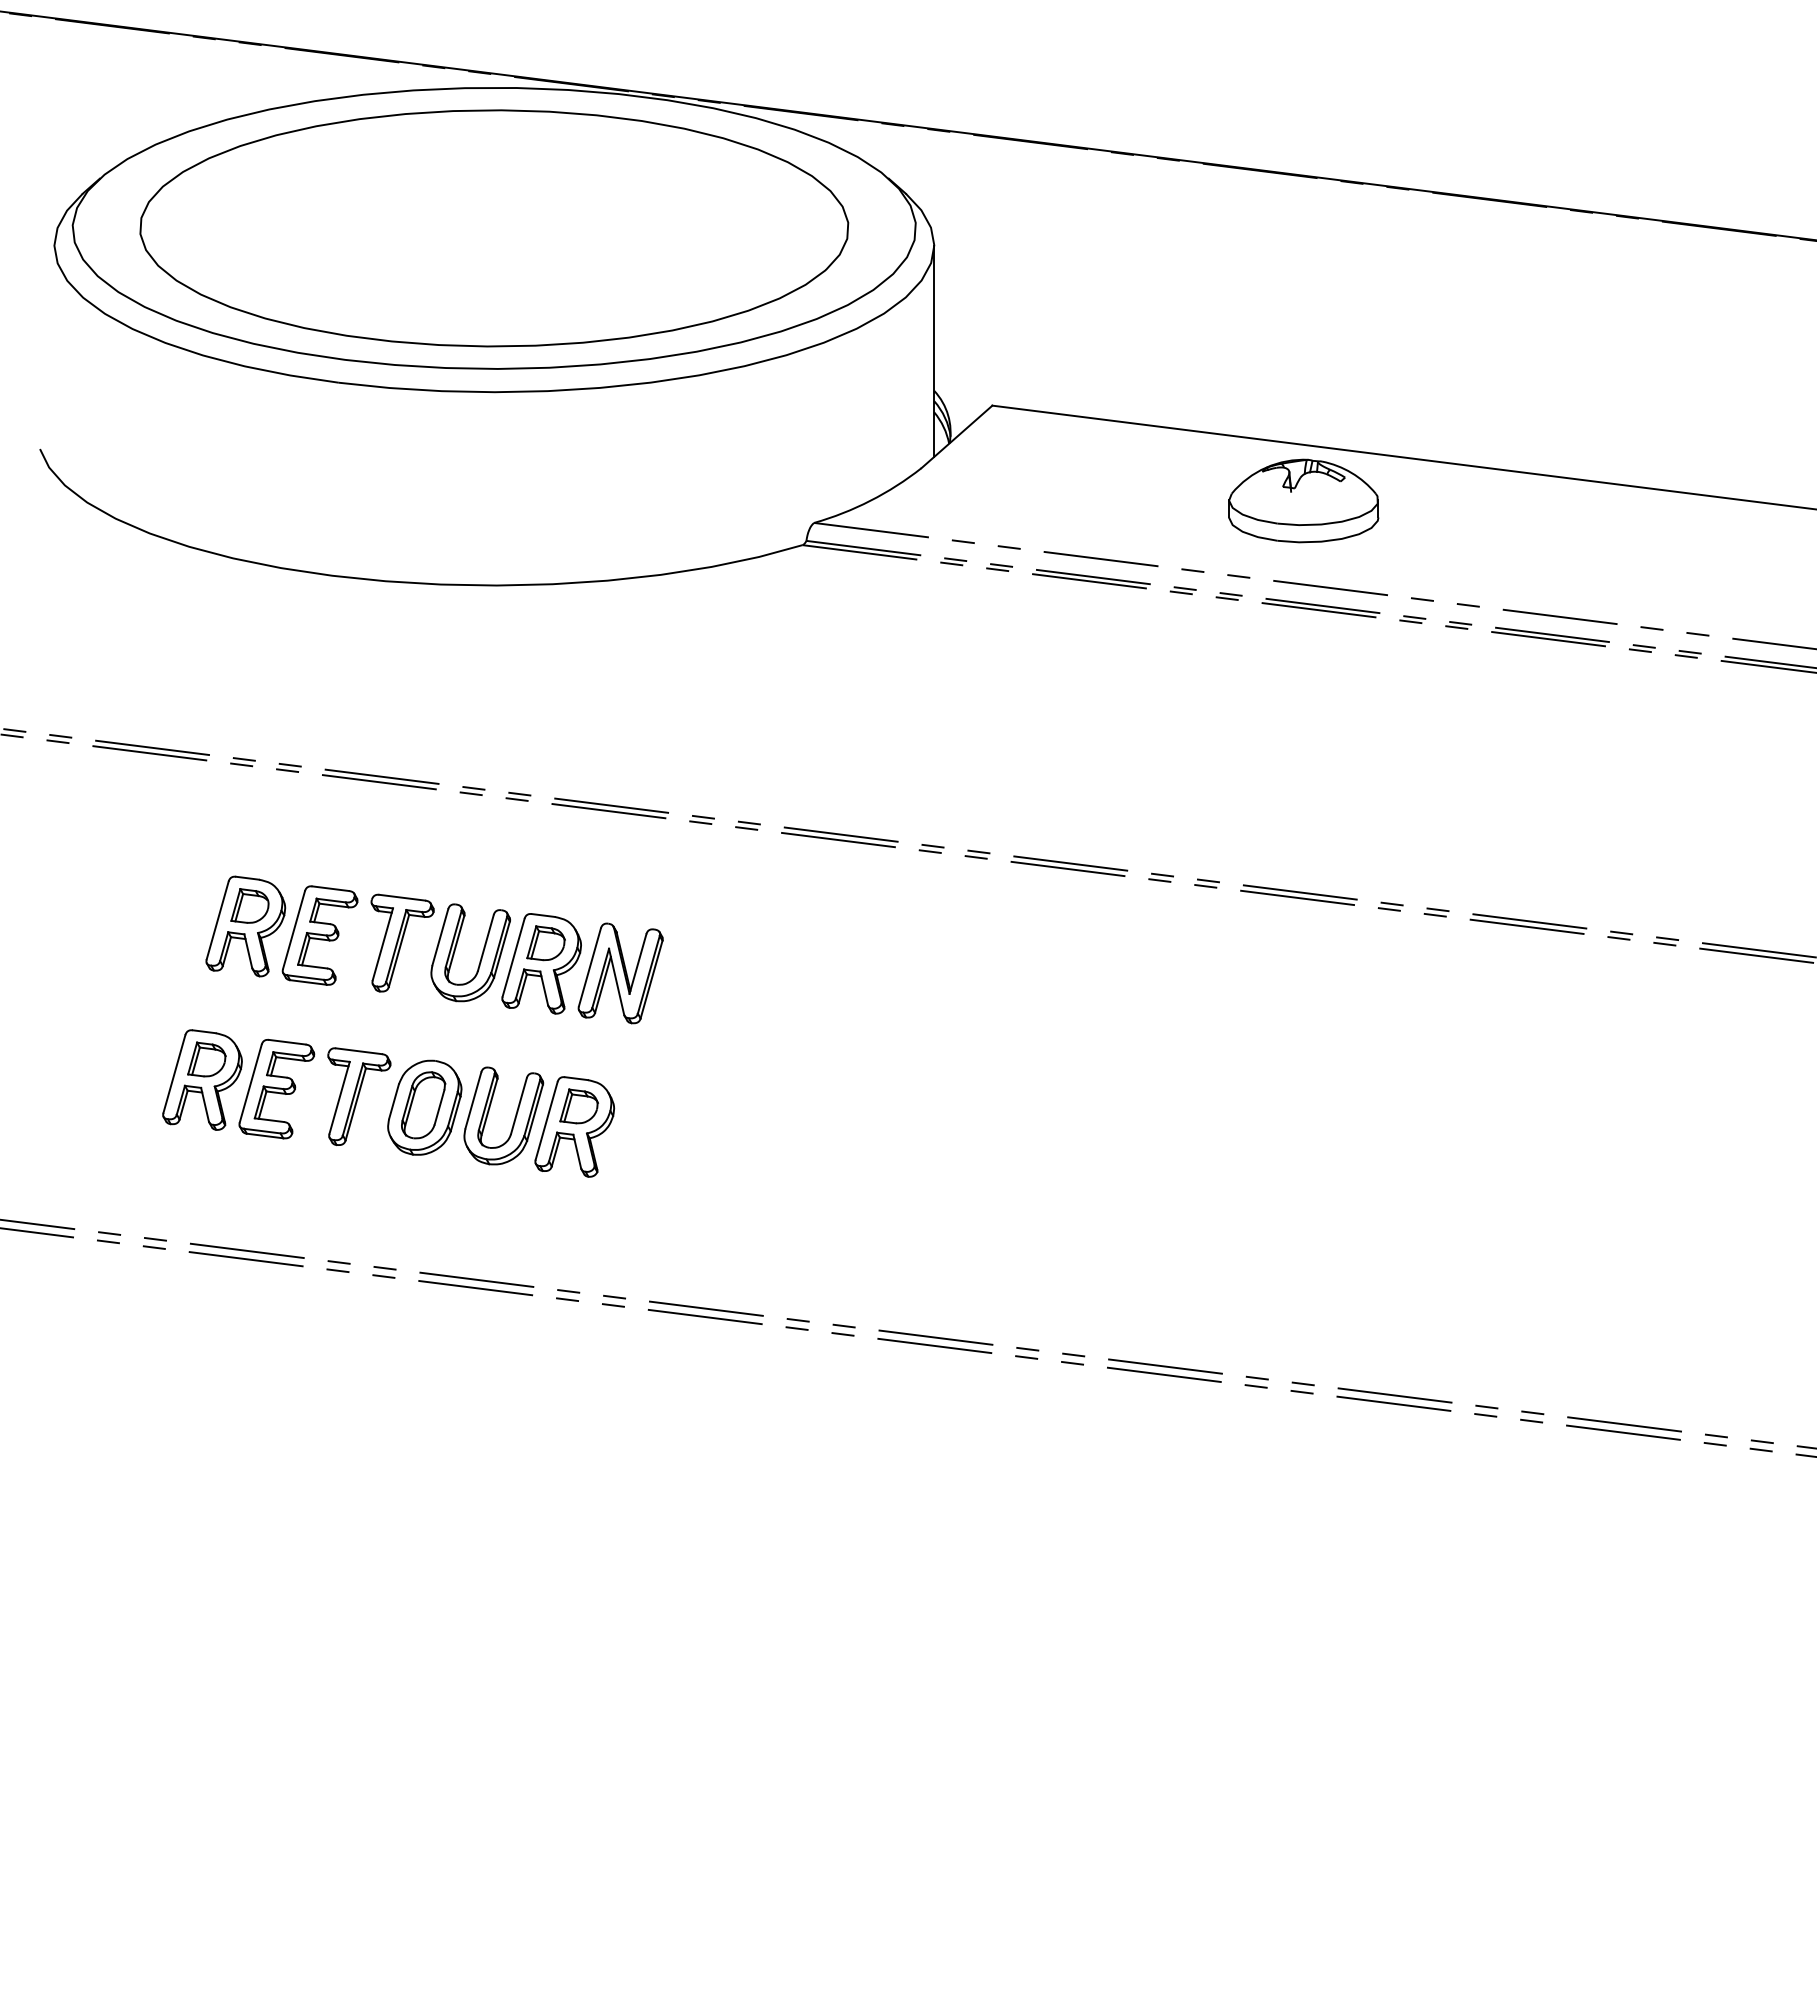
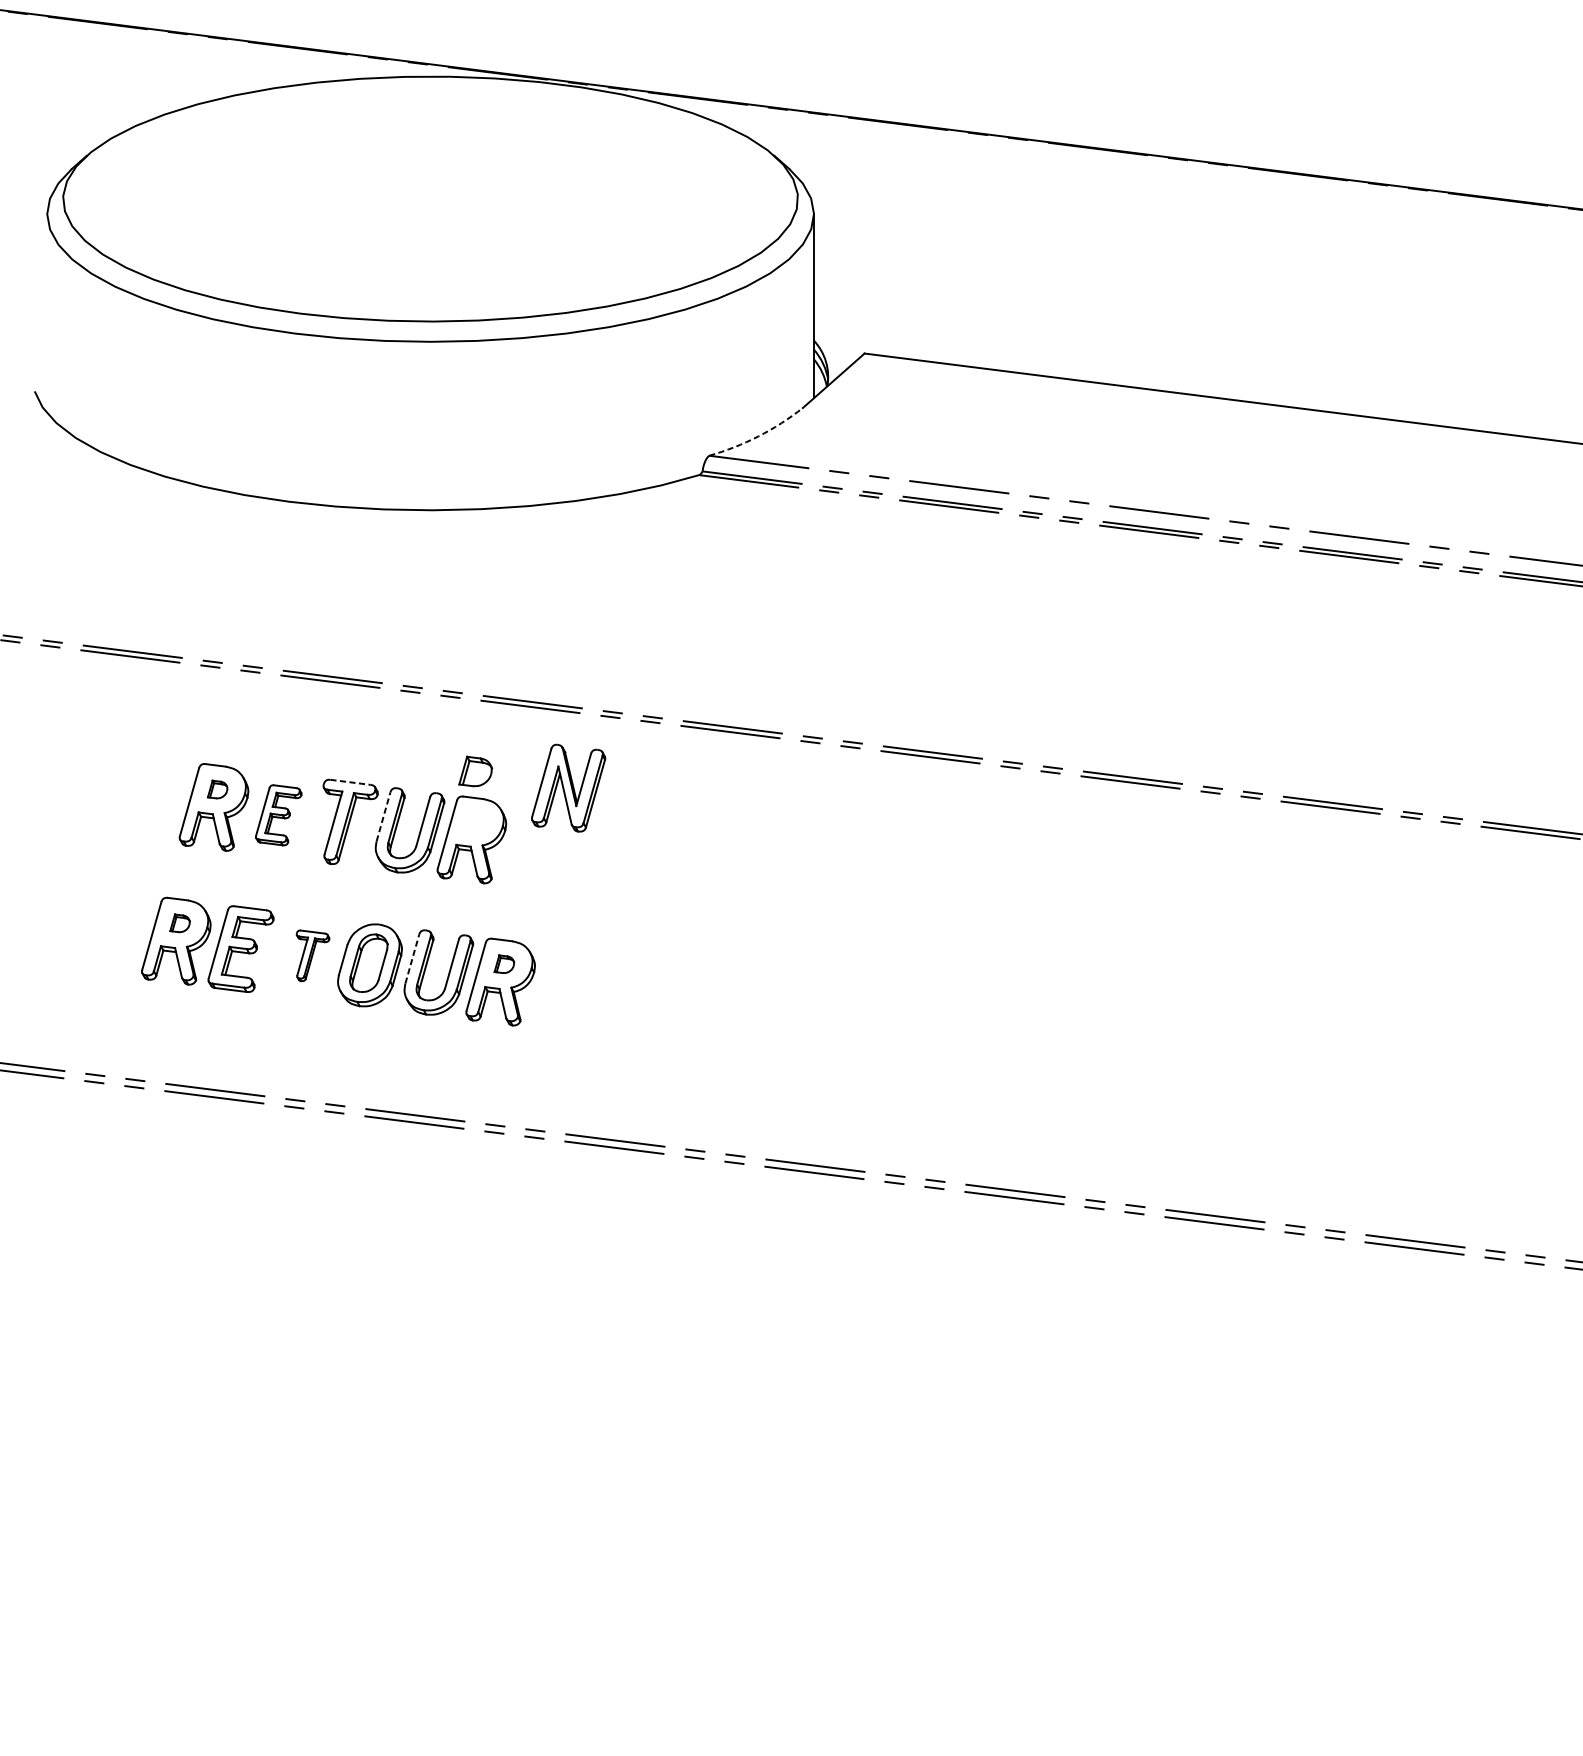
part: (494, 228) -> (430, 199), removed
arc: (870, 500) -> (758, 436), solid -> dashed
part: (1303, 500) -> (1135, 436), removed
line: (402, 897) -> (350, 782), solid -> dashed
part: (249, 905) -> (217, 789), size x0.6
part: (319, 935) -> (278, 815), size x0.7
line: (440, 936) -> (383, 816), solid -> dashed
part: (545, 943) -> (475, 771), moved
part: (620, 973) -> (568, 788), moved
part: (206, 1059) -> (179, 923), size x0.6
part: (359, 1096) -> (313, 955), size x0.6
line: (473, 1100) -> (412, 959), solid -> dashed
part: (578, 1106) -> (503, 964), size x0.6

